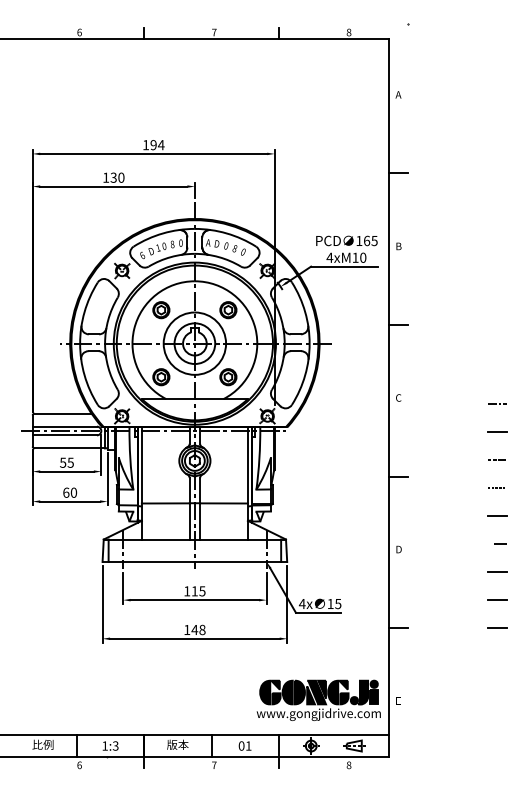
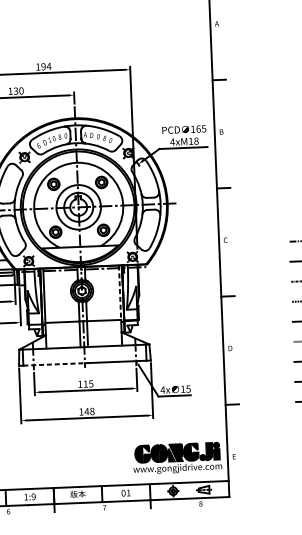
text: (363, 257) -> (196, 140), 4xM10 -> 4xM18
line: (247, 465) -> (119, 292), solid -> dashed
line: (152, 561) -> (54, 364), solid -> dashed
text: (115, 745) -> (33, 496), 1:3 -> 1:9

